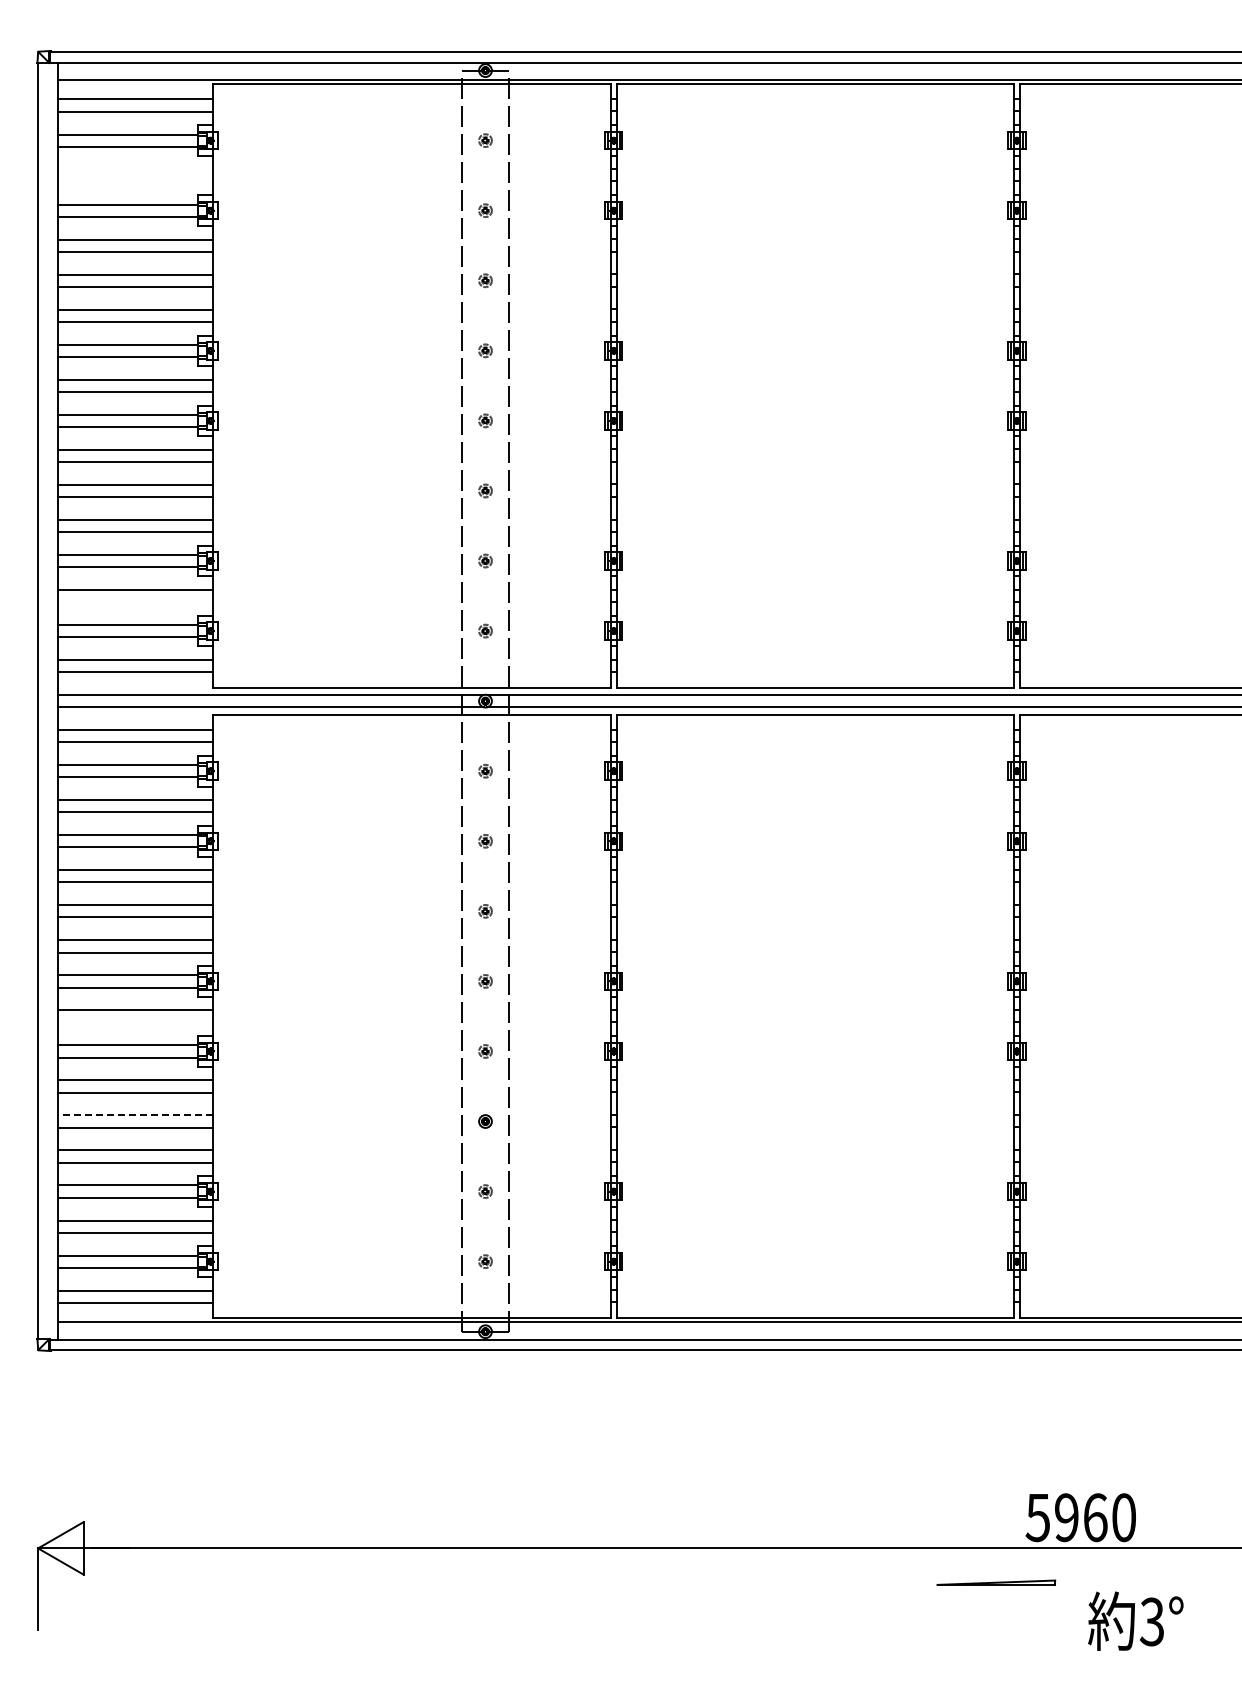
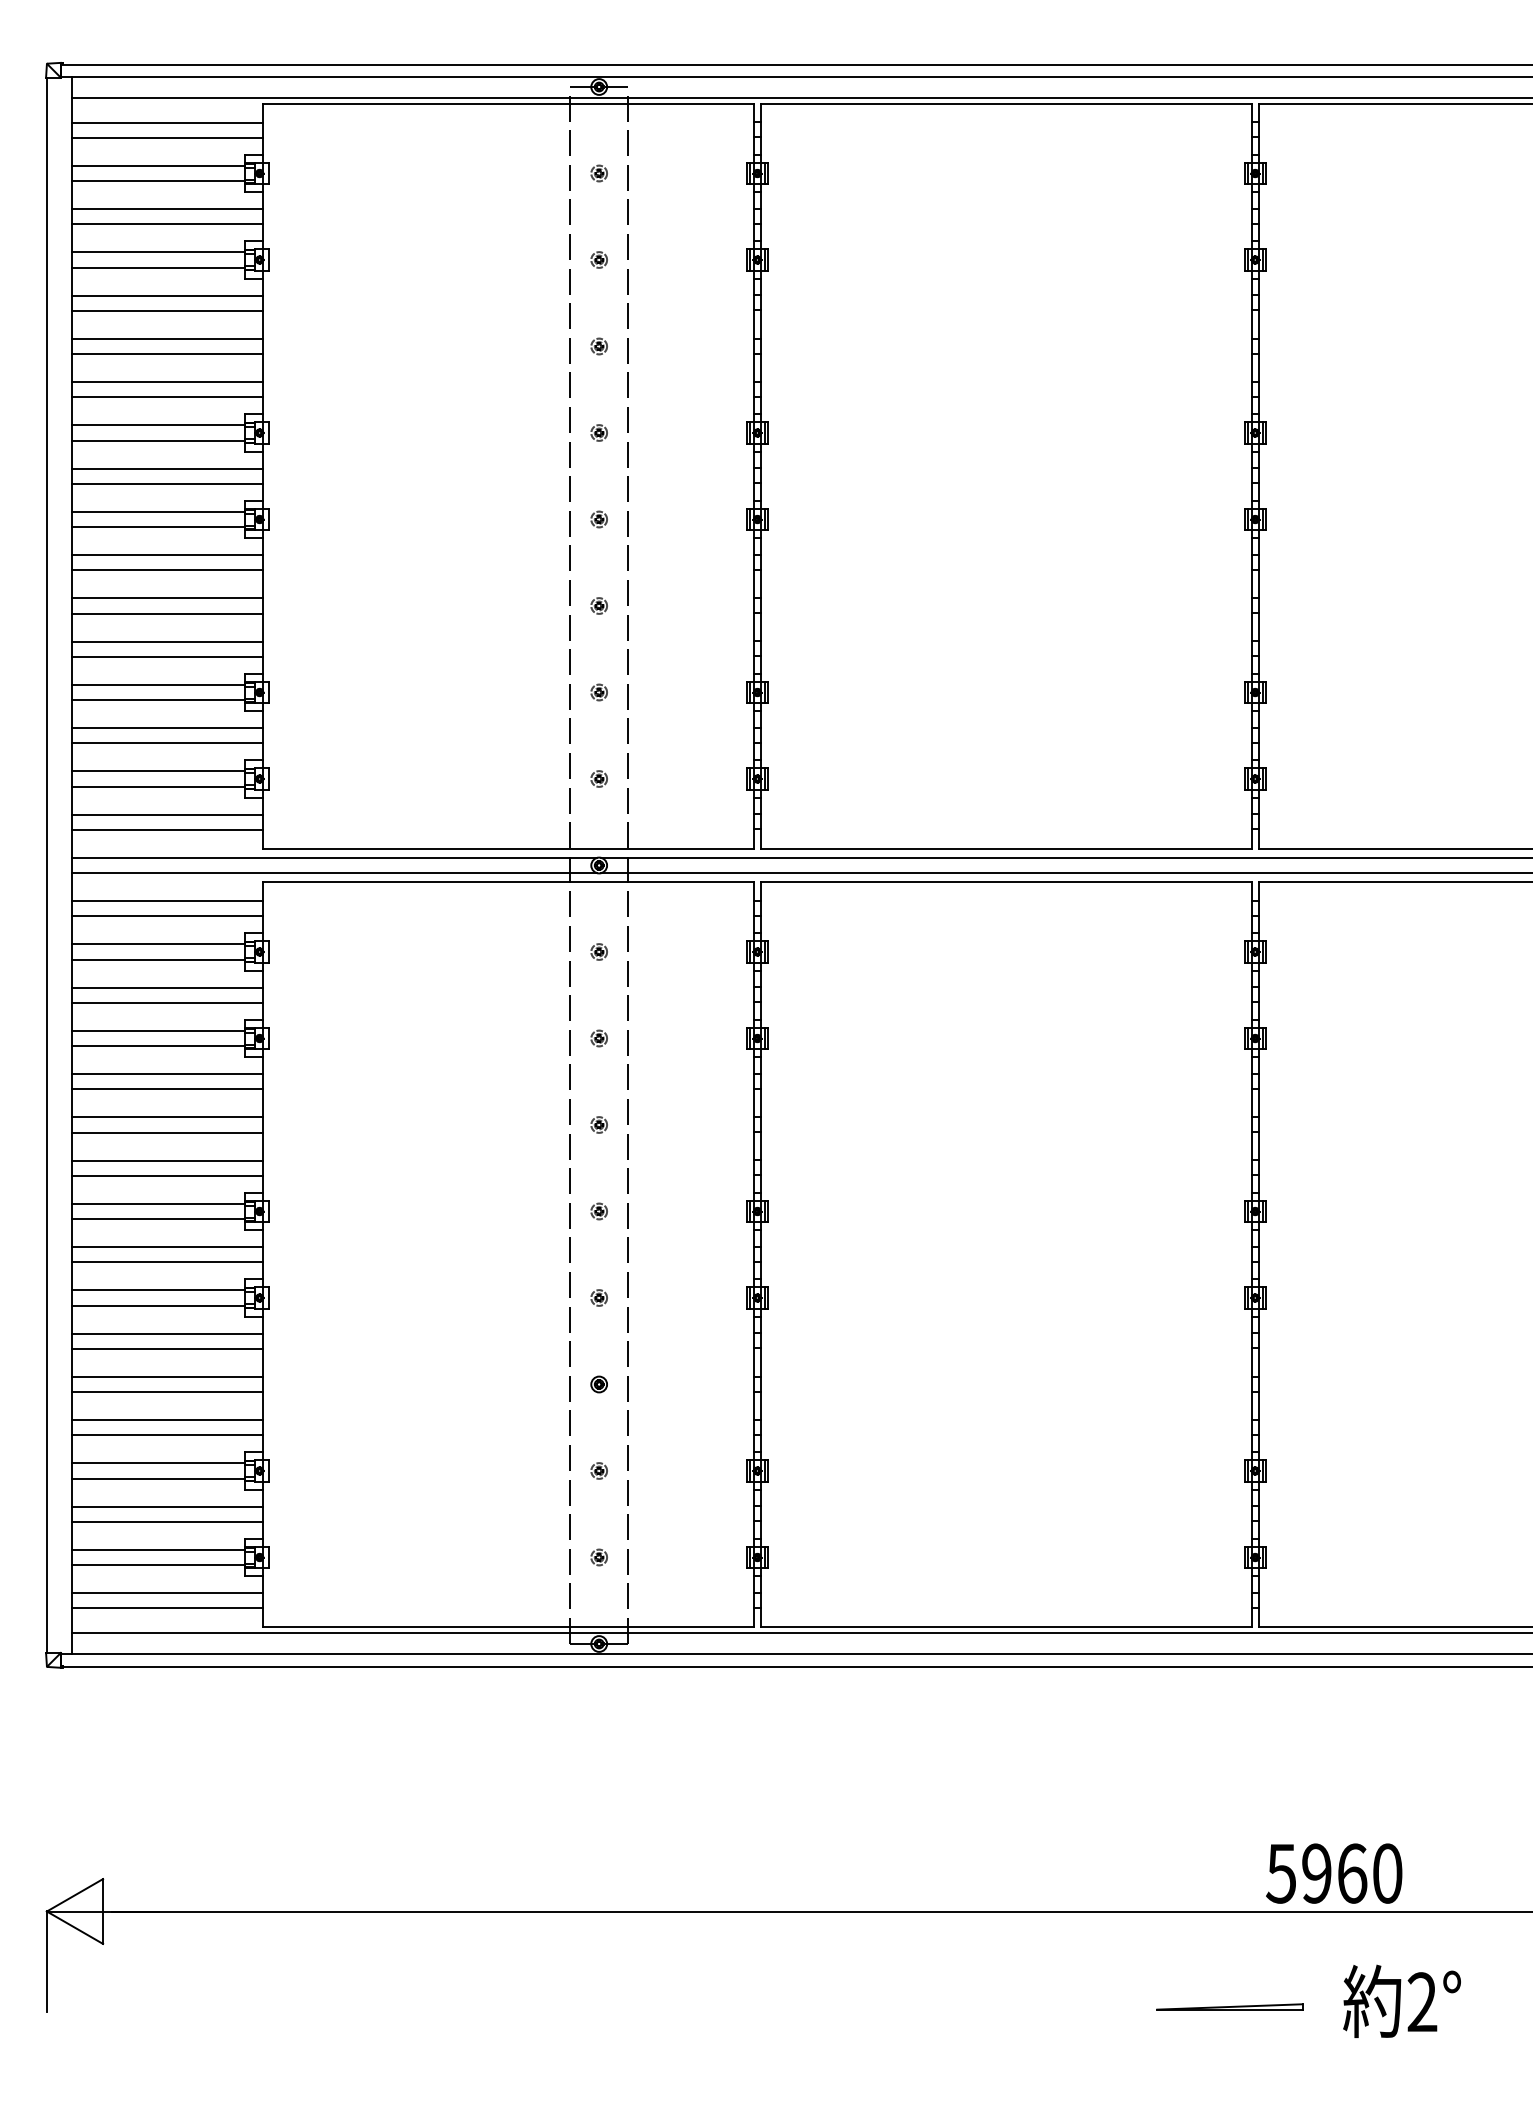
line: (135, 169) -> (167, 209), added
line: (135, 181) -> (167, 223), added
line: (135, 602) -> (167, 743), added
line: (135, 1022) -> (167, 1262), added
line: (135, 1115) -> (167, 1377), dashed -> solid
part: (996, 1582) -> (1230, 2006), moved
text: (1152, 1621) -> (1422, 2001), 3° -> 2°

